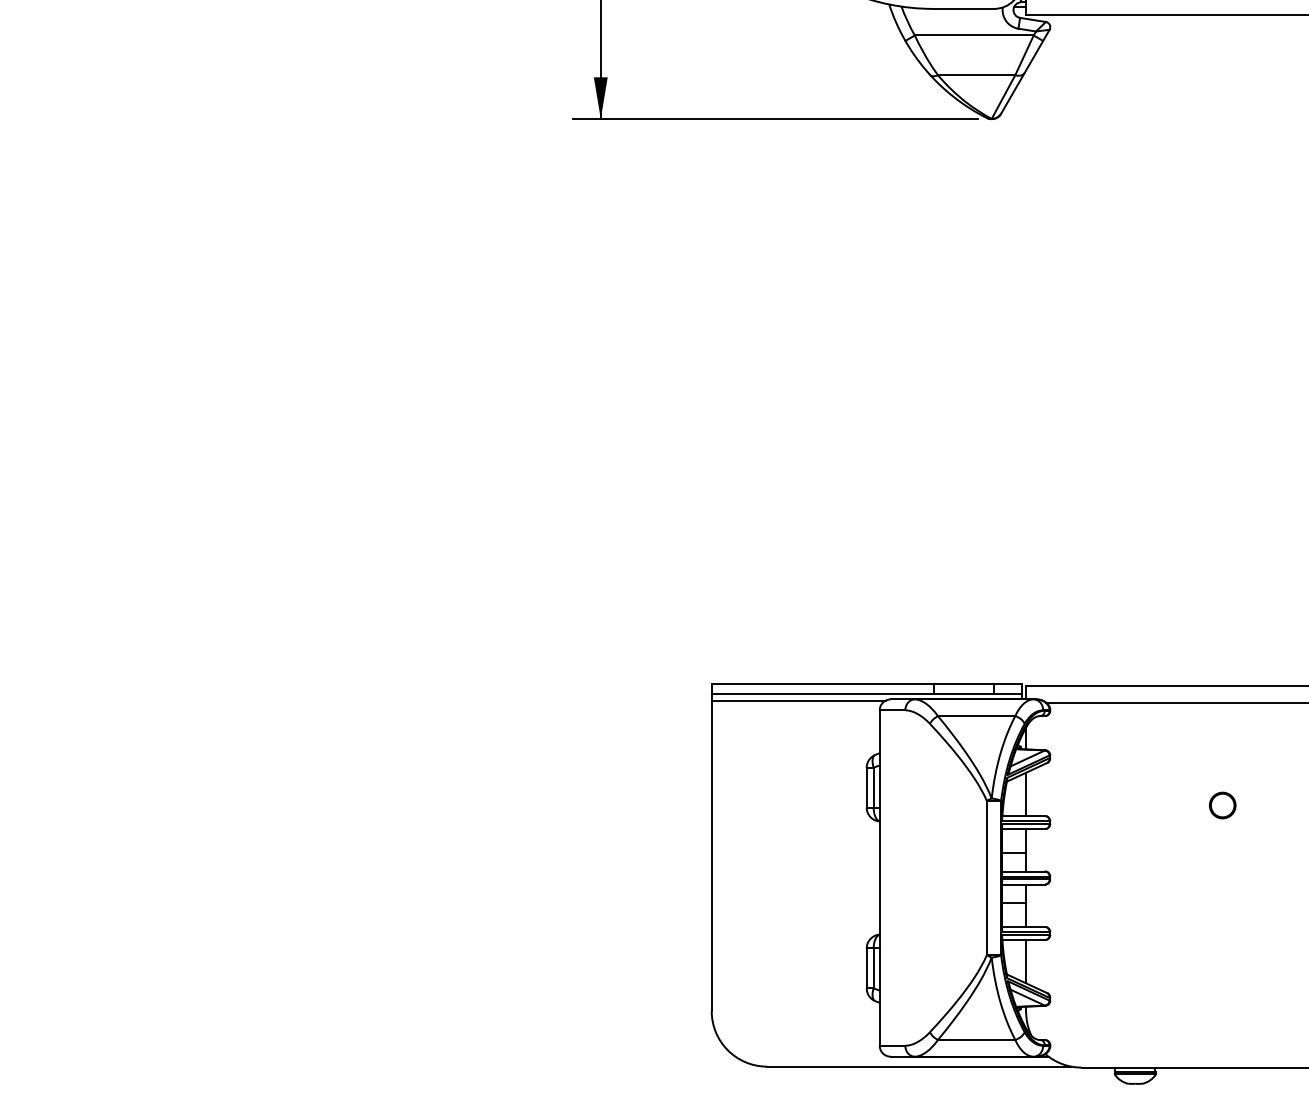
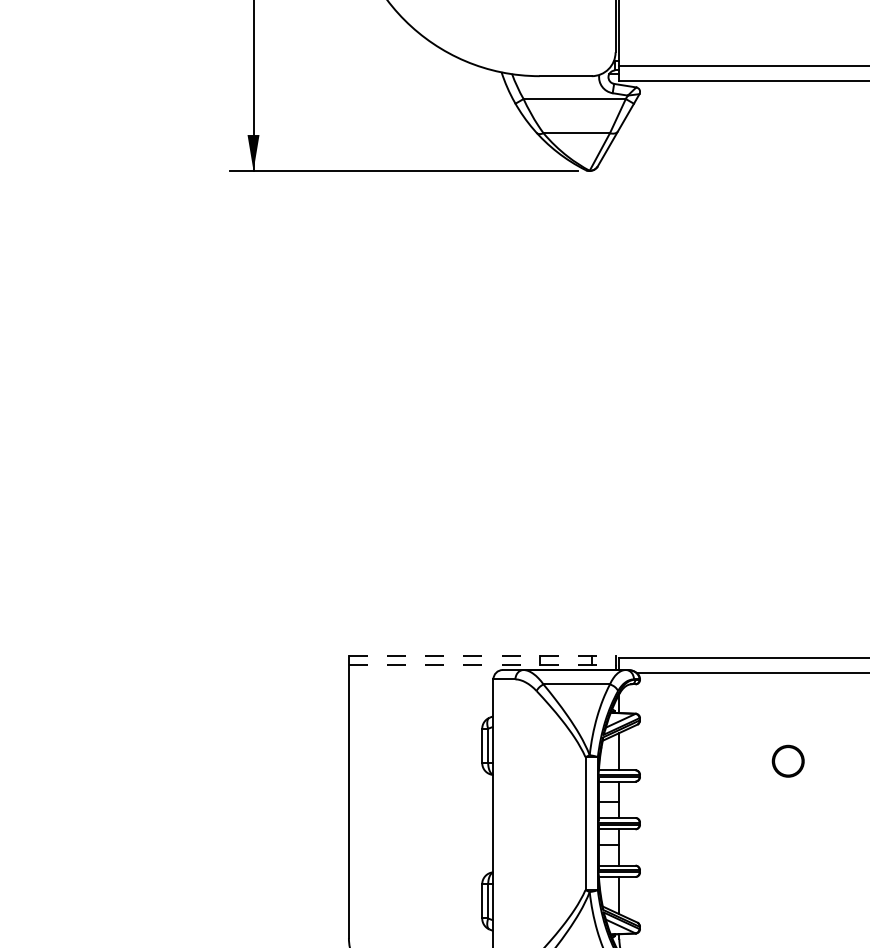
line: (867, 683) -> (482, 656), solid -> dashed
line: (867, 693) -> (482, 664), solid -> dashed
line: (798, 700) -> (423, 670), removed
part: (1222, 805) -> (788, 761), size x1.4

